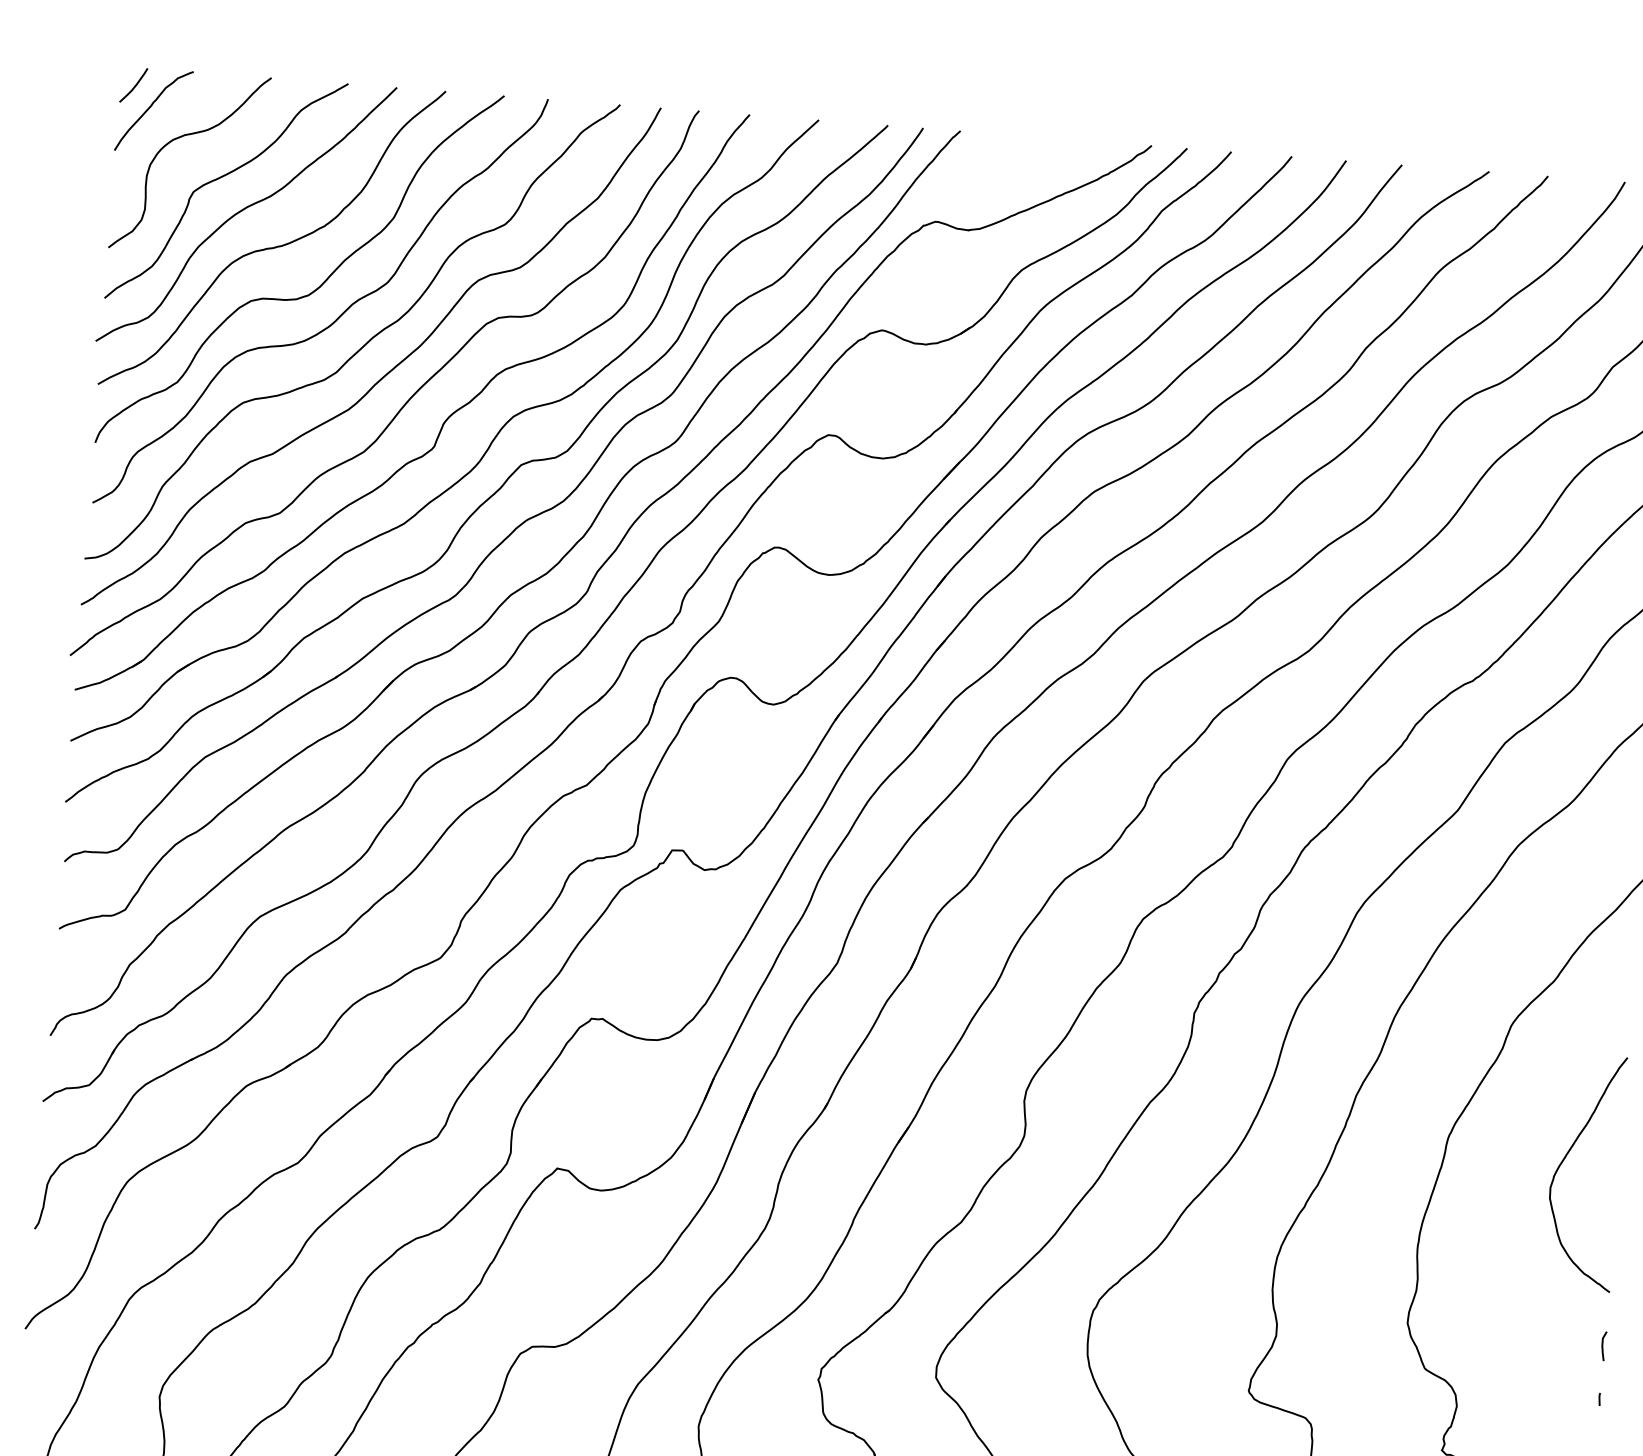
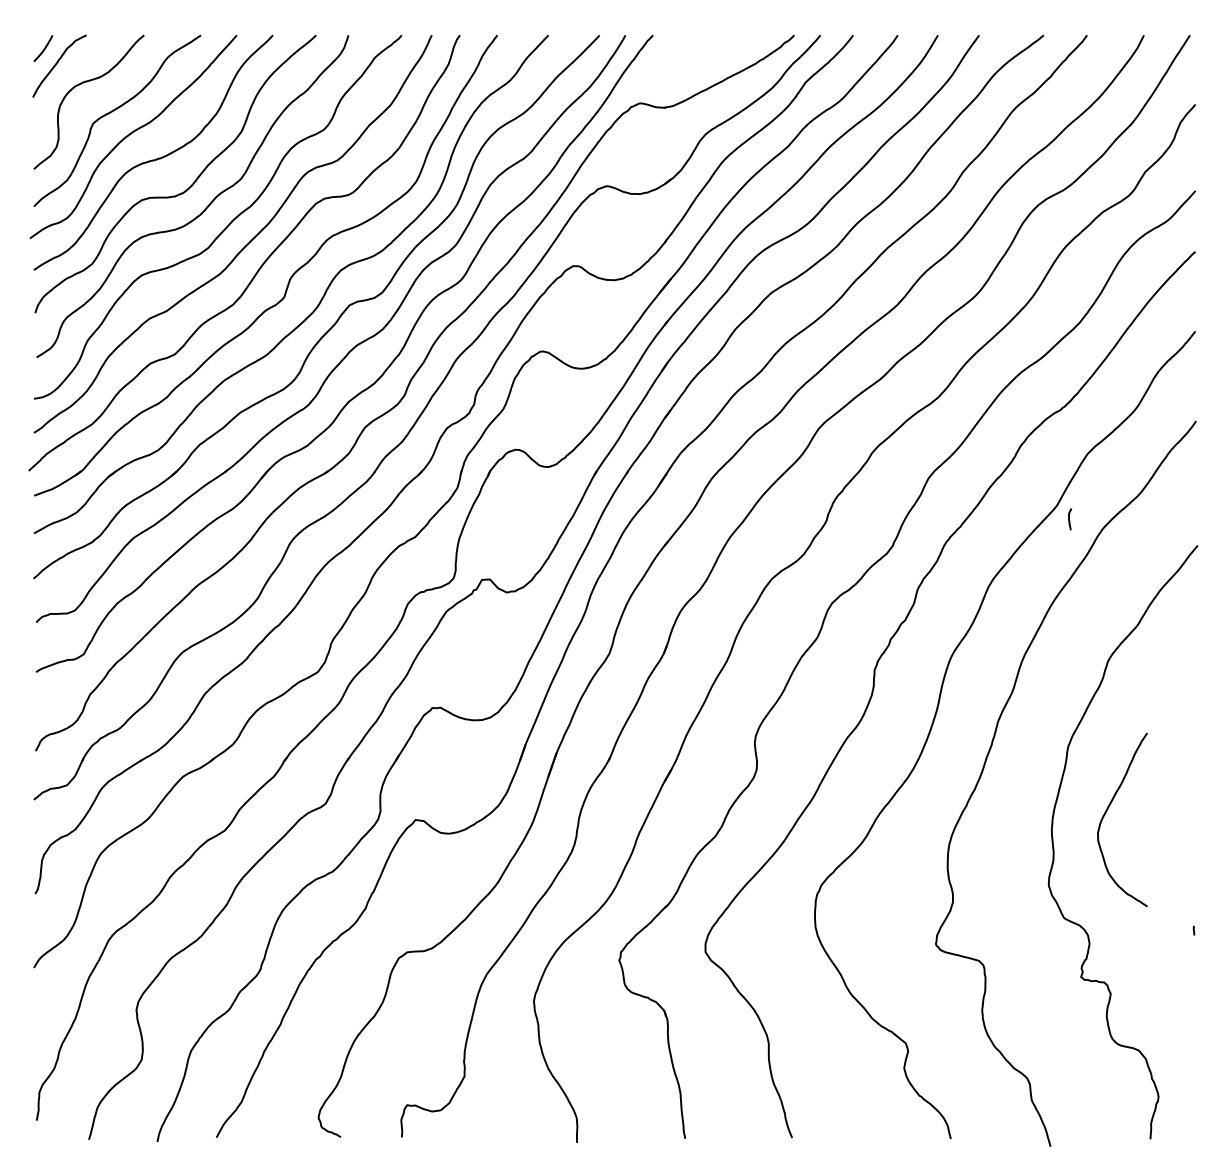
curve: (1565, 1159) -> (1107, 811), moved
curve: (1602, 1346) -> (1069, 519), moved

